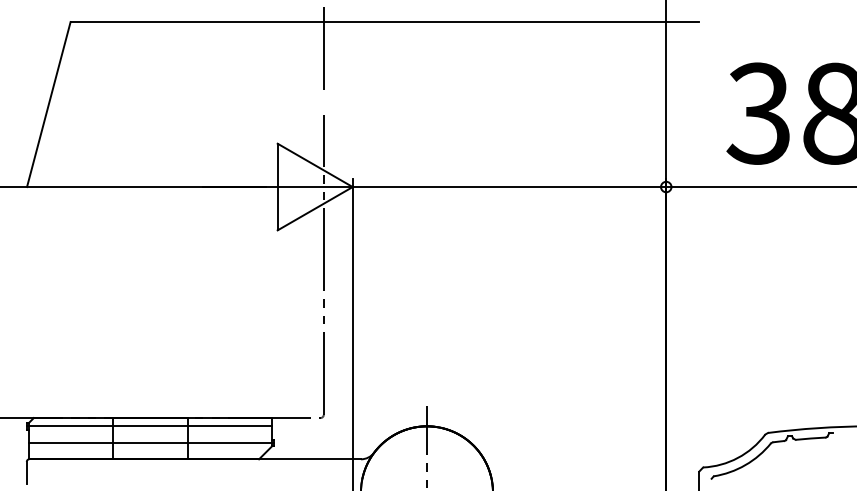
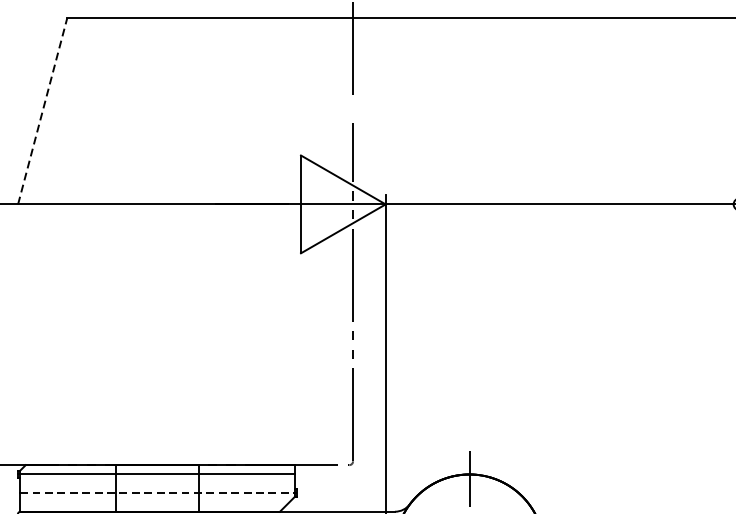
line: (48, 104) -> (42, 111), solid -> dashed
line: (151, 442) -> (158, 492), solid -> dashed

